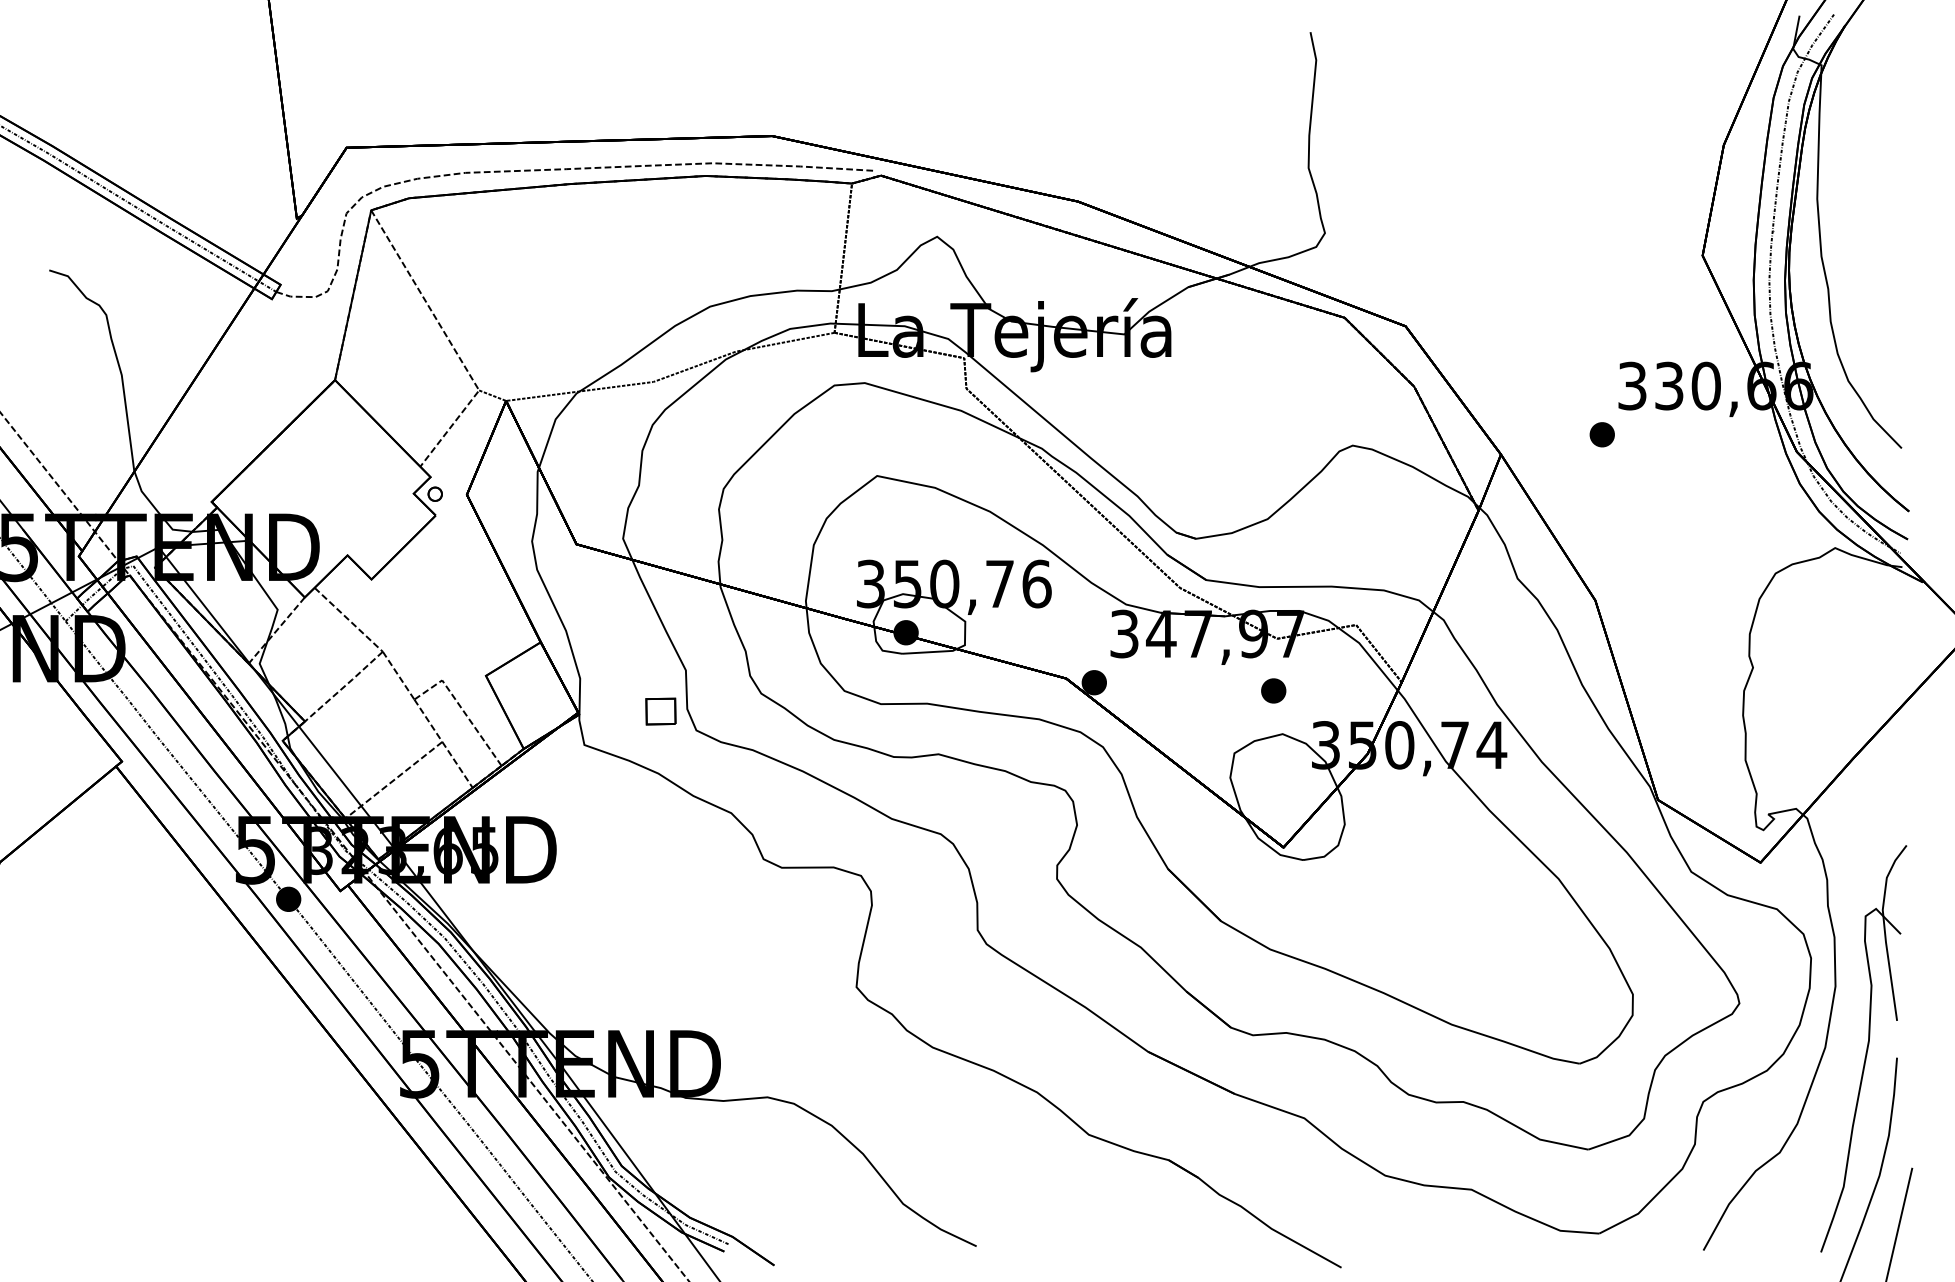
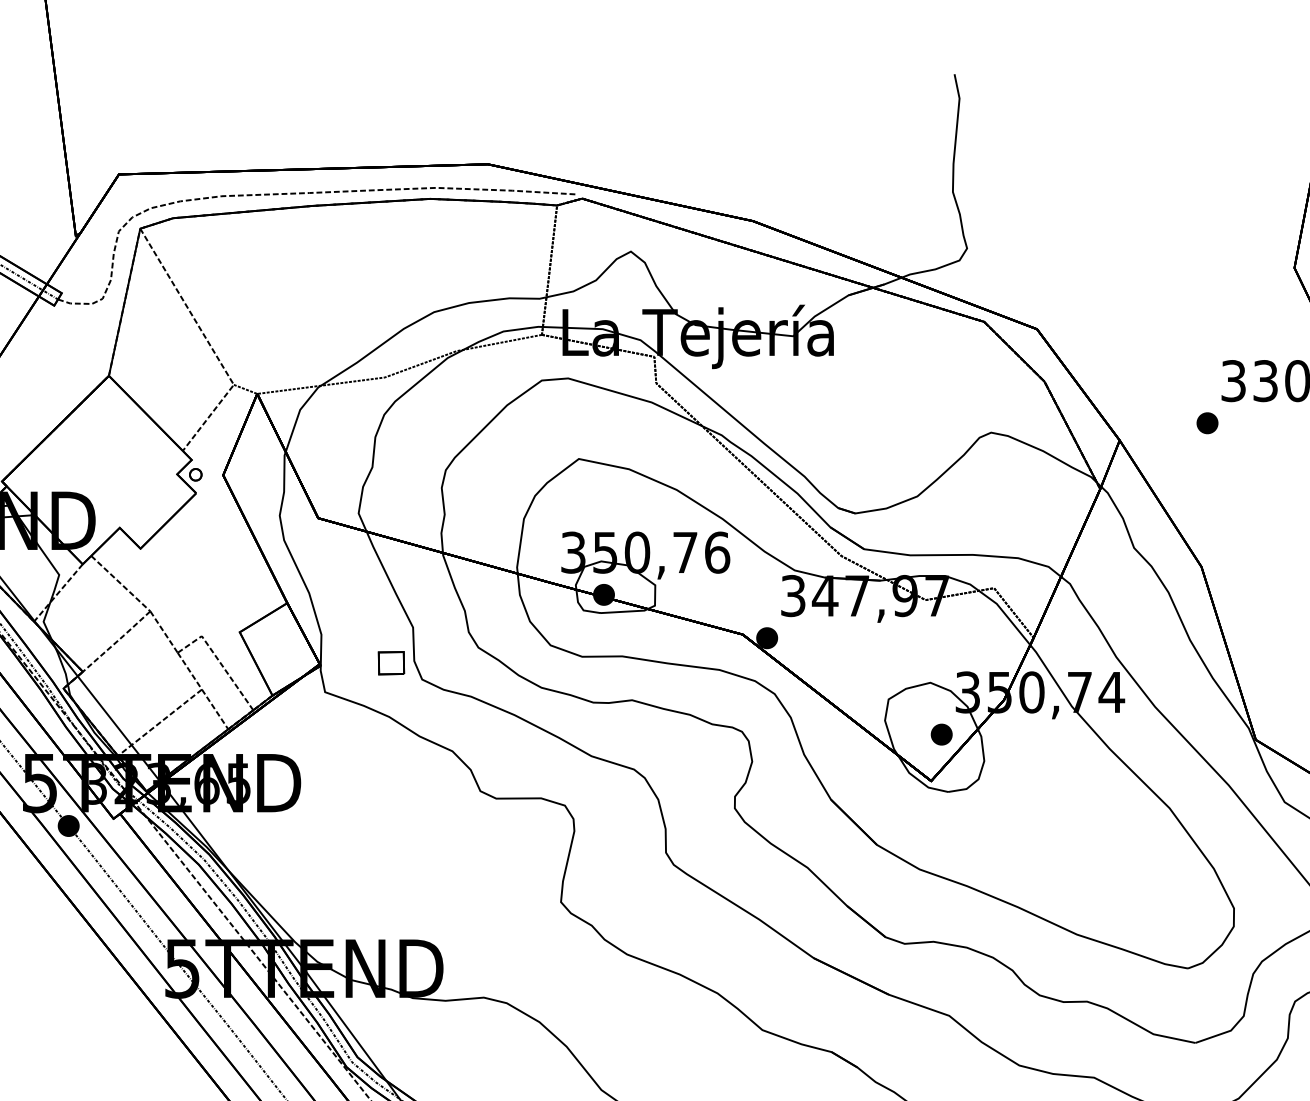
part: (1273, 690) -> (941, 734), moved

